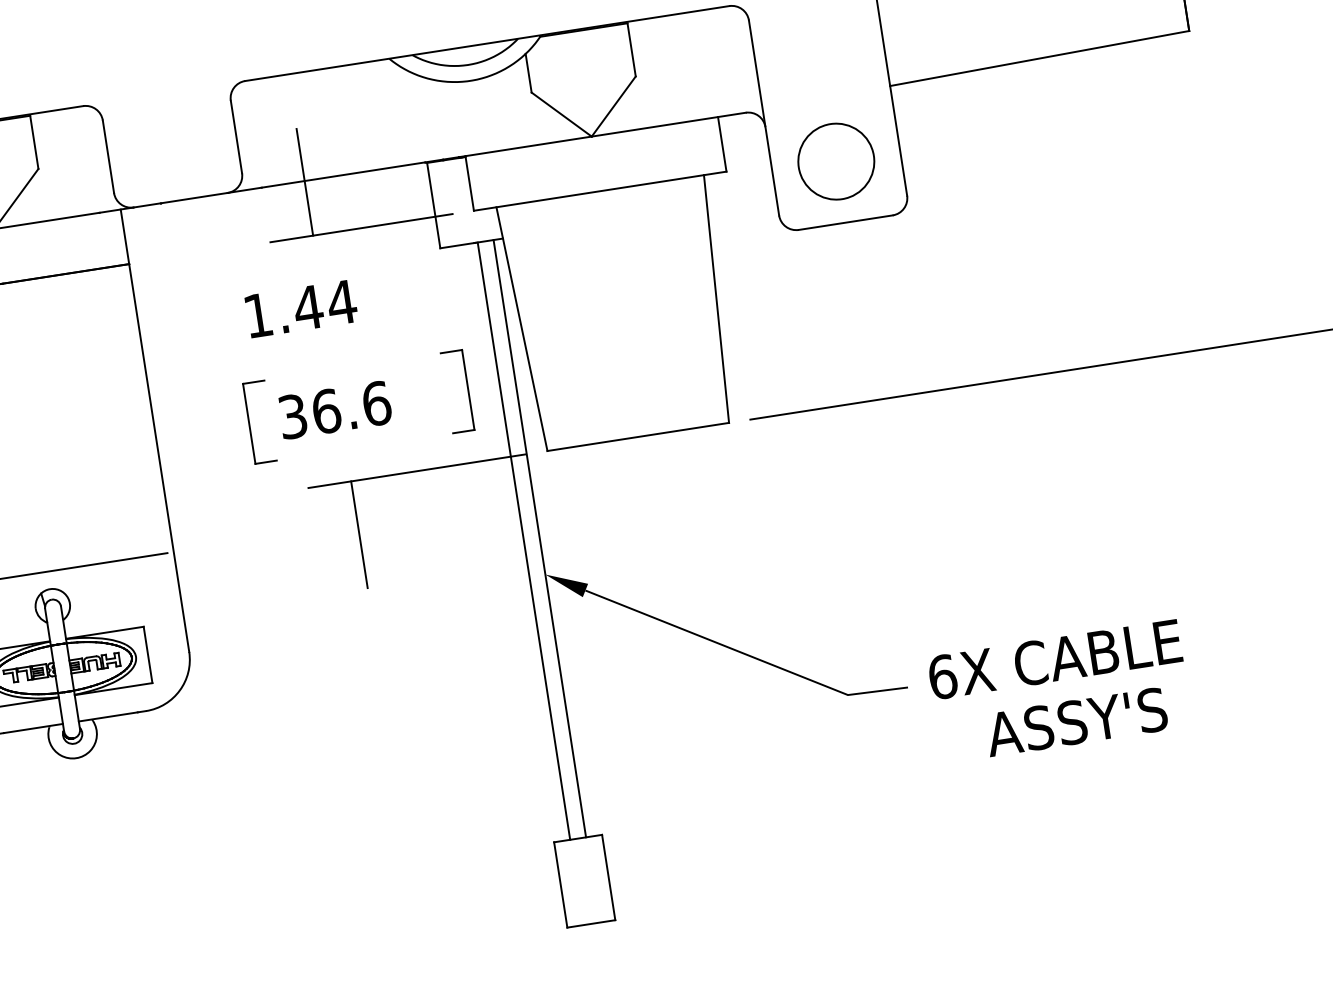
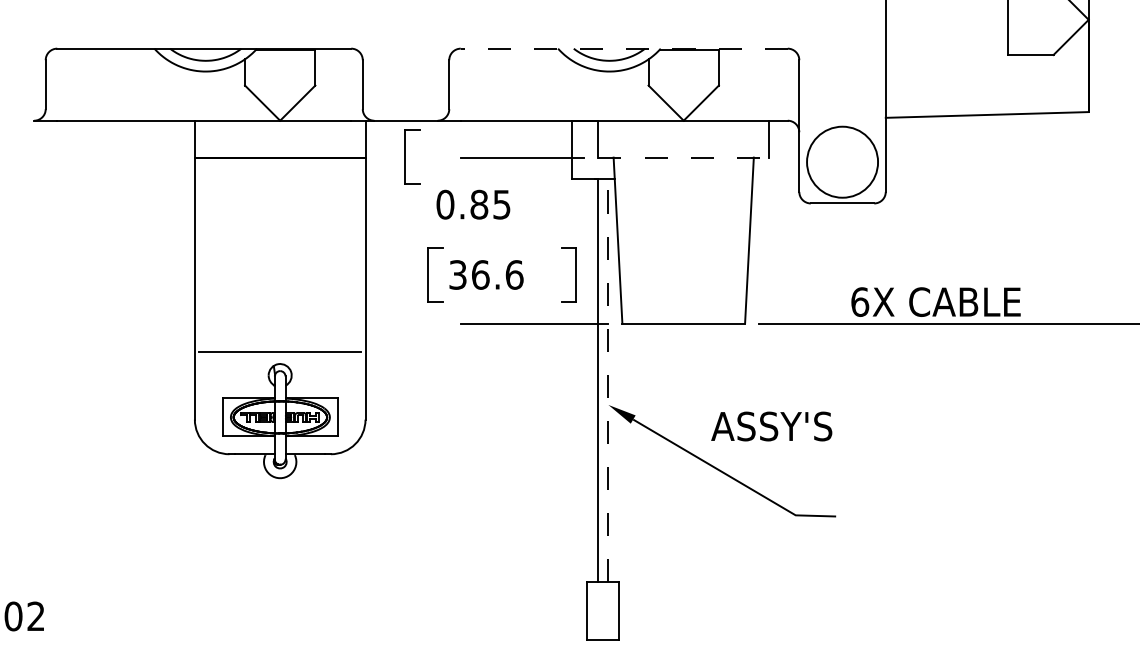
line: (486, 43) -> (623, 48), solid -> dashed
circle: (836, 160) -> (842, 161), size x1.4
line: (304, 182) -> (489, 121), removed
line: (601, 190) -> (684, 157), solid -> dashed
part: (188, 253) -> (405, 156), added
text: (299, 308) -> (473, 204), 1.44 -> 0.85
line: (358, 534) -> (489, 359), removed
line: (539, 538) -> (608, 380), solid -> dashed
text: (1054, 658) -> (935, 301), moved
text: (1076, 722) -> (771, 426), moved

